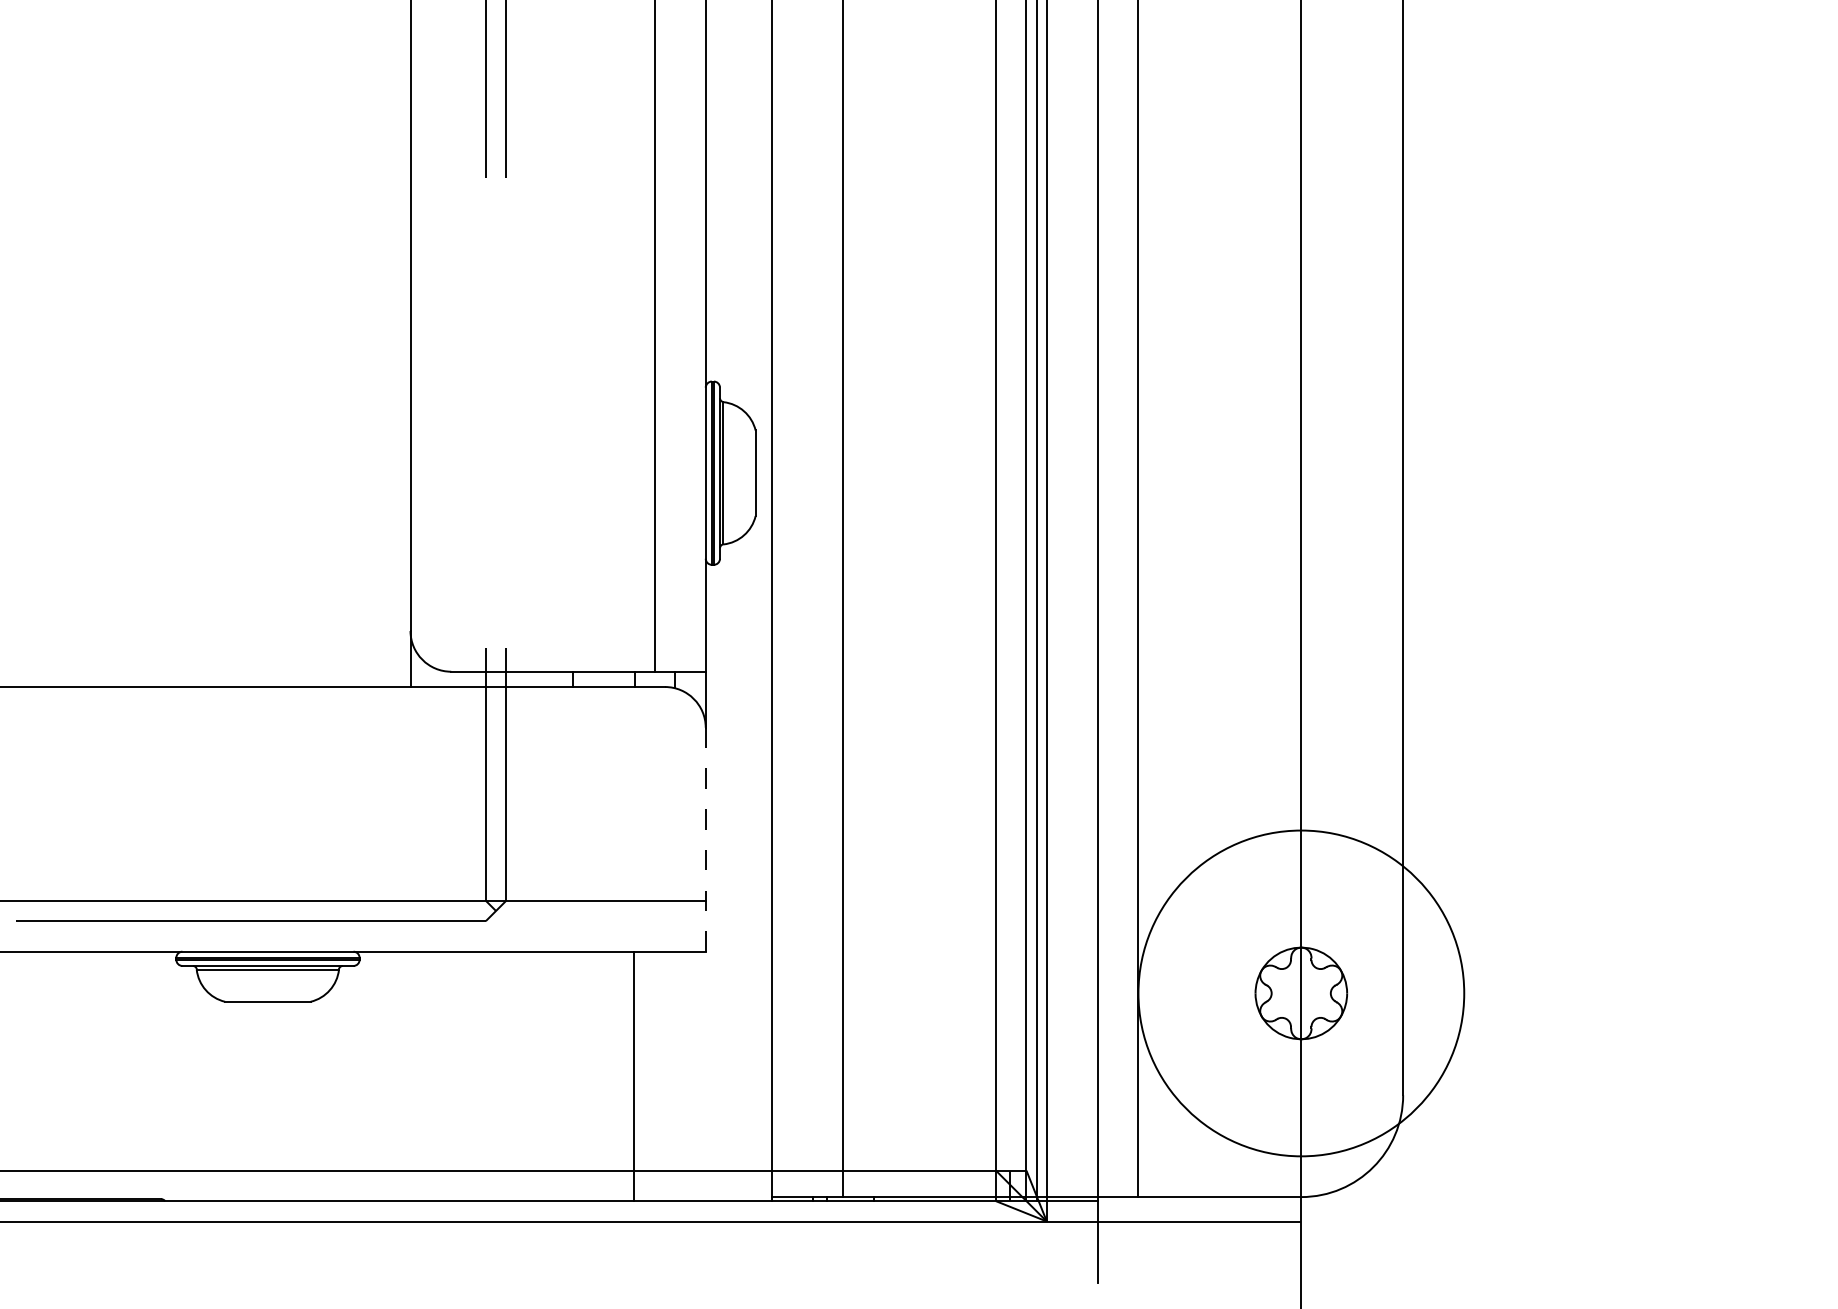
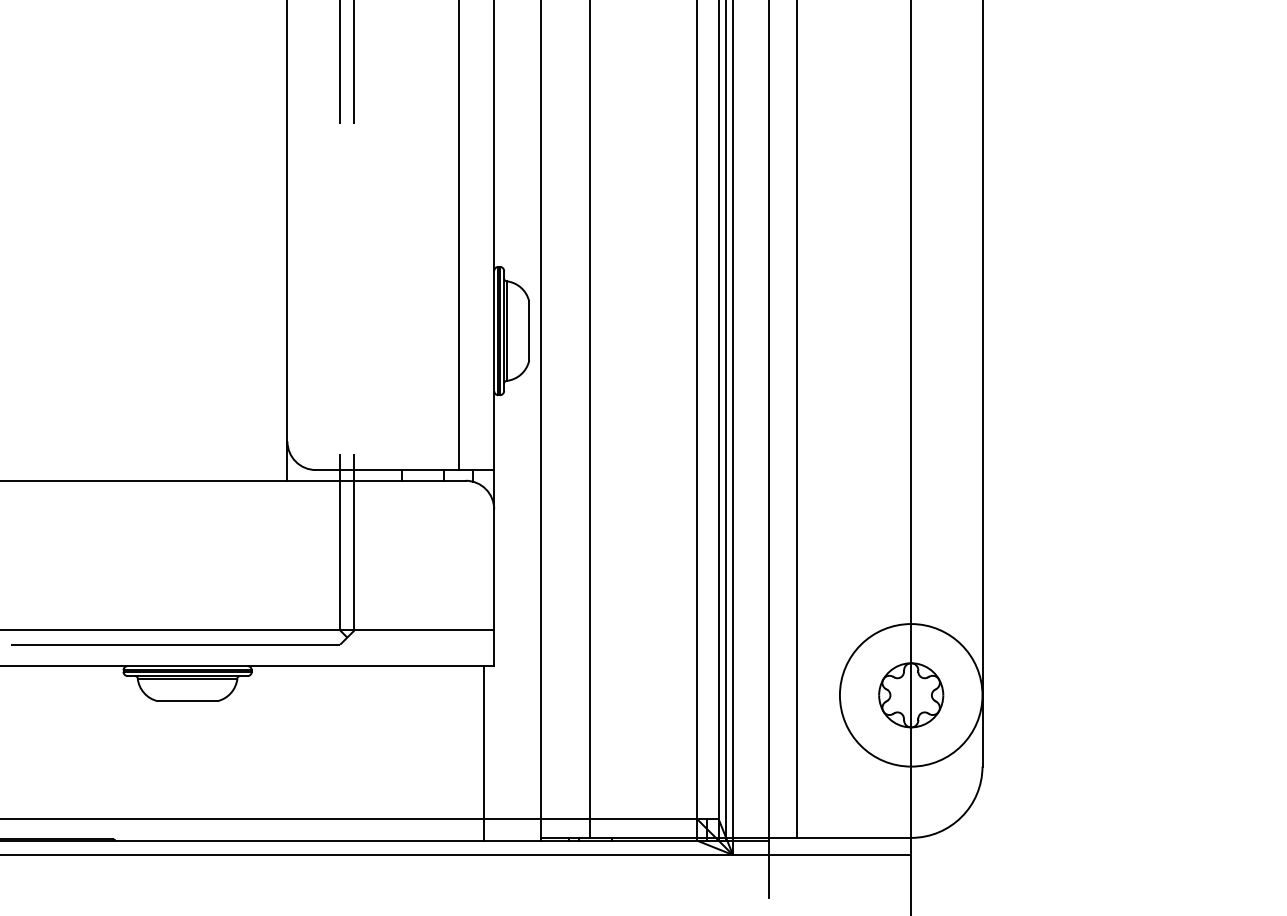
line: (705, 839) -> (494, 587), dashed -> solid
circle: (1301, 993) -> (911, 695), size x0.62
line: (633, 1076) -> (483, 753), moved

